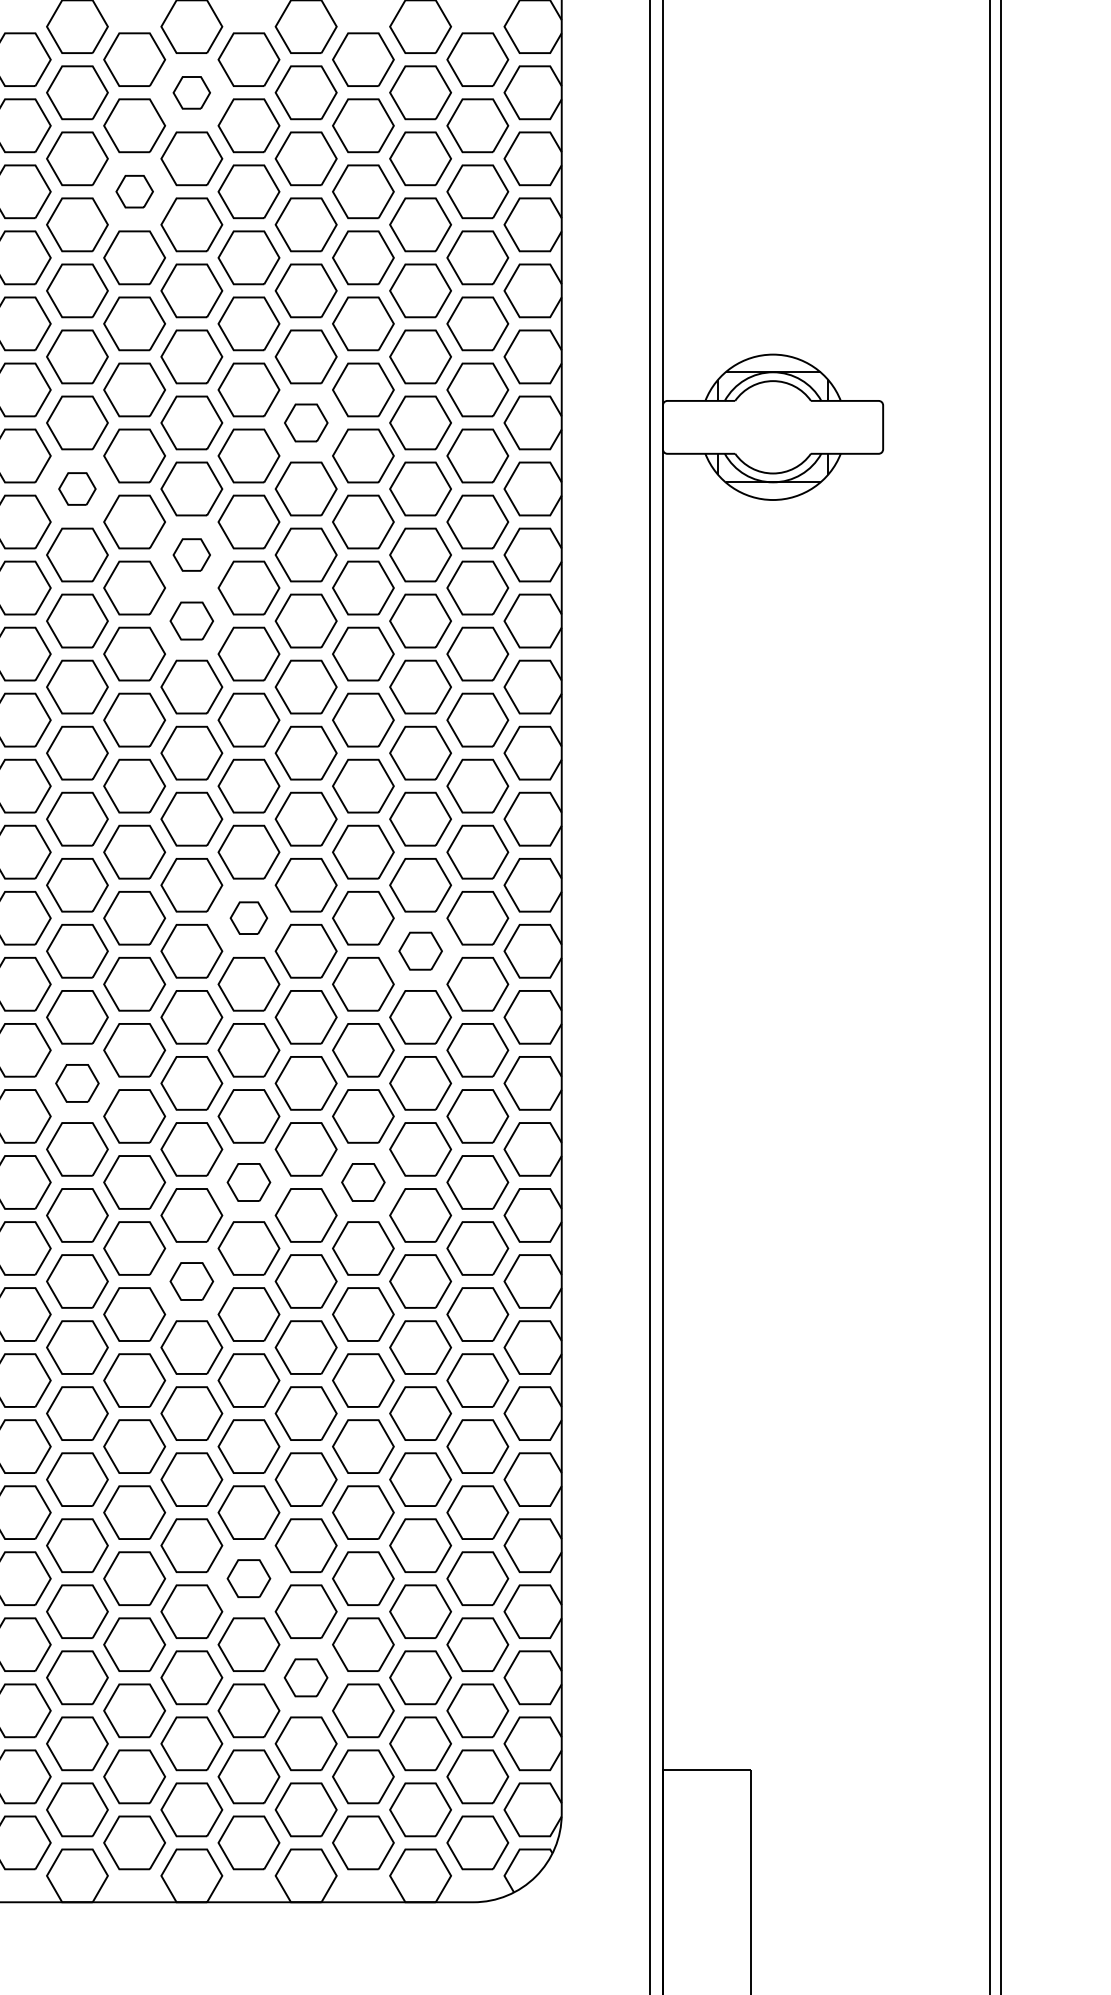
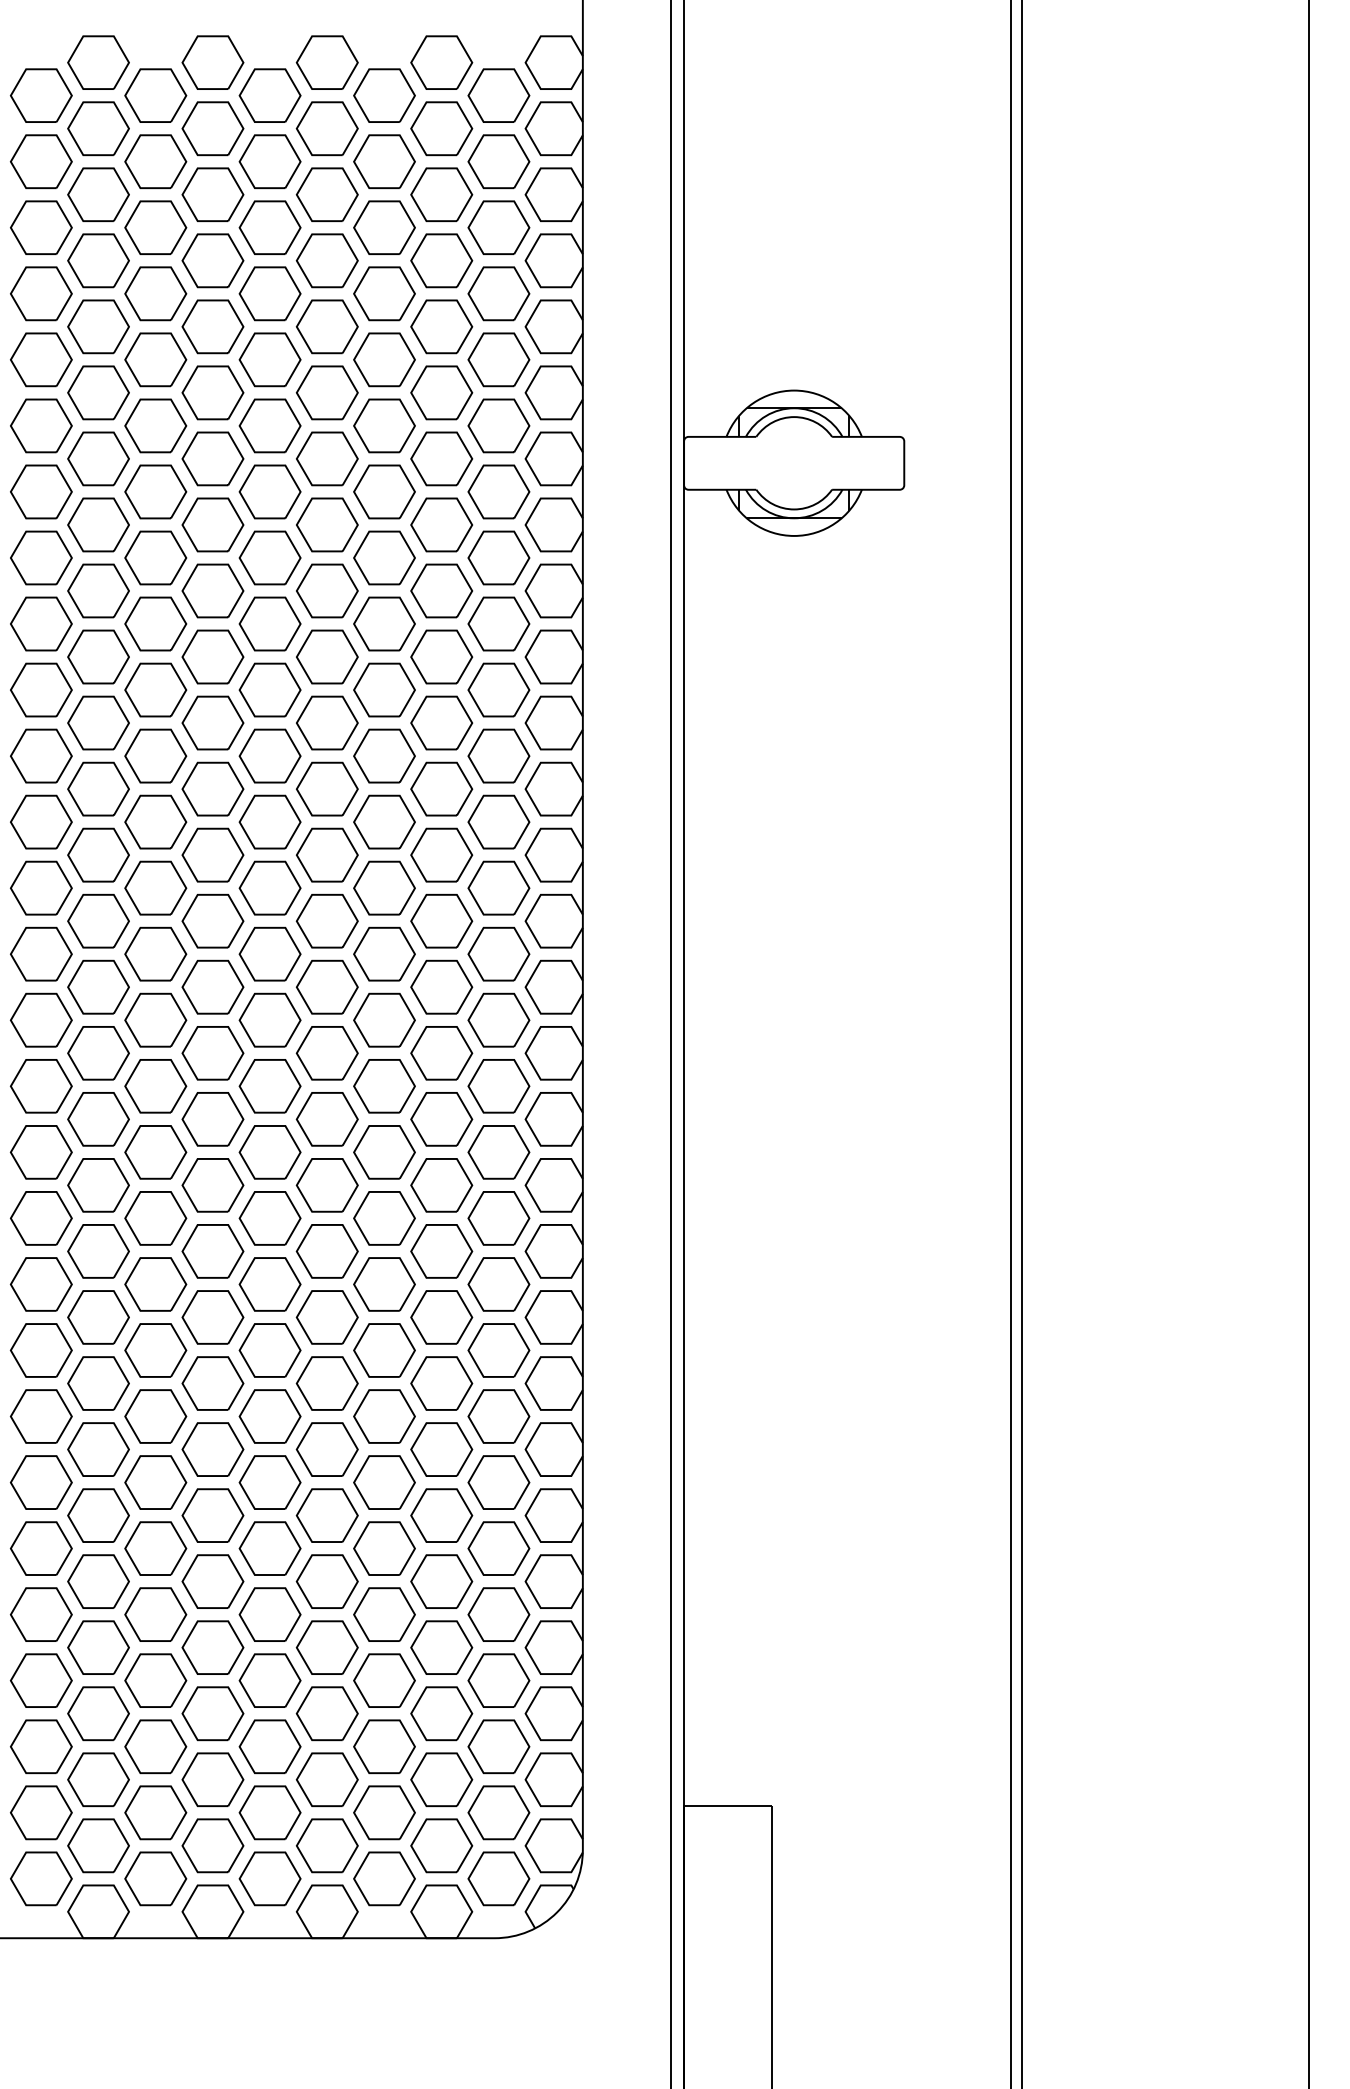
part: (191, 92) -> (212, 128), size x1.67
part: (134, 191) -> (155, 227), size x1.67
part: (306, 422) -> (327, 458), size x1.43
part: (77, 488) -> (98, 524), size x1.67
part: (191, 554) -> (212, 590), size x1.67
part: (191, 620) -> (212, 656), size x1.43
part: (248, 917) -> (269, 953), size x1.67
part: (420, 950) -> (441, 986), size x1.43
part: (77, 1083) -> (98, 1119), size x1.43
part: (248, 1182) -> (269, 1218), size x1.43
part: (363, 1182) -> (384, 1218), size x1.43
part: (191, 1281) -> (212, 1317), size x1.43
part: (248, 1578) -> (269, 1614), size x1.43
part: (305, 1677) -> (326, 1713), size x1.43

